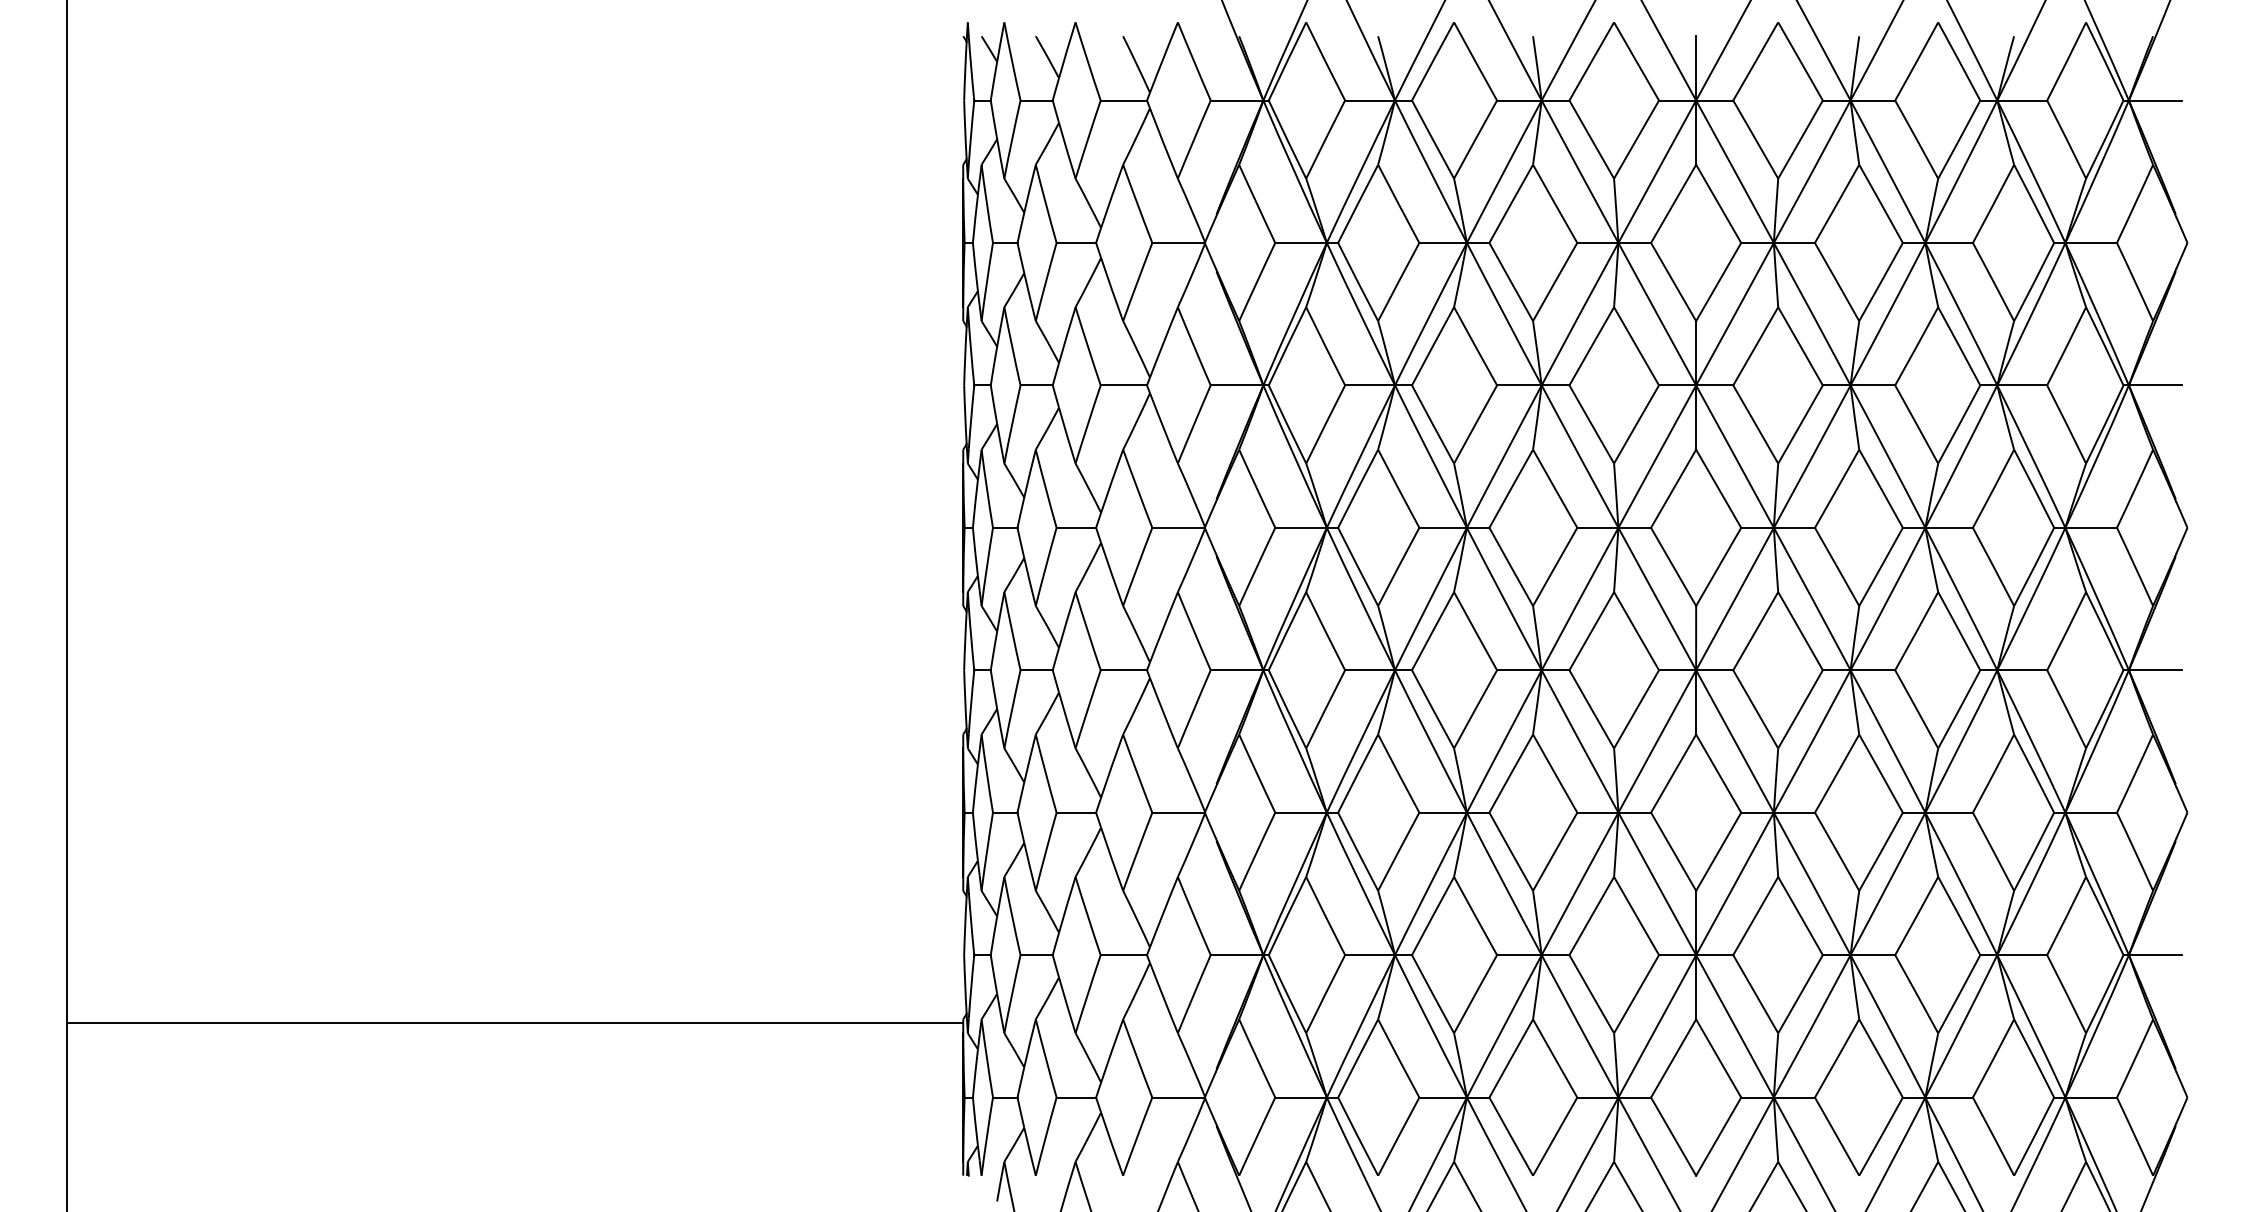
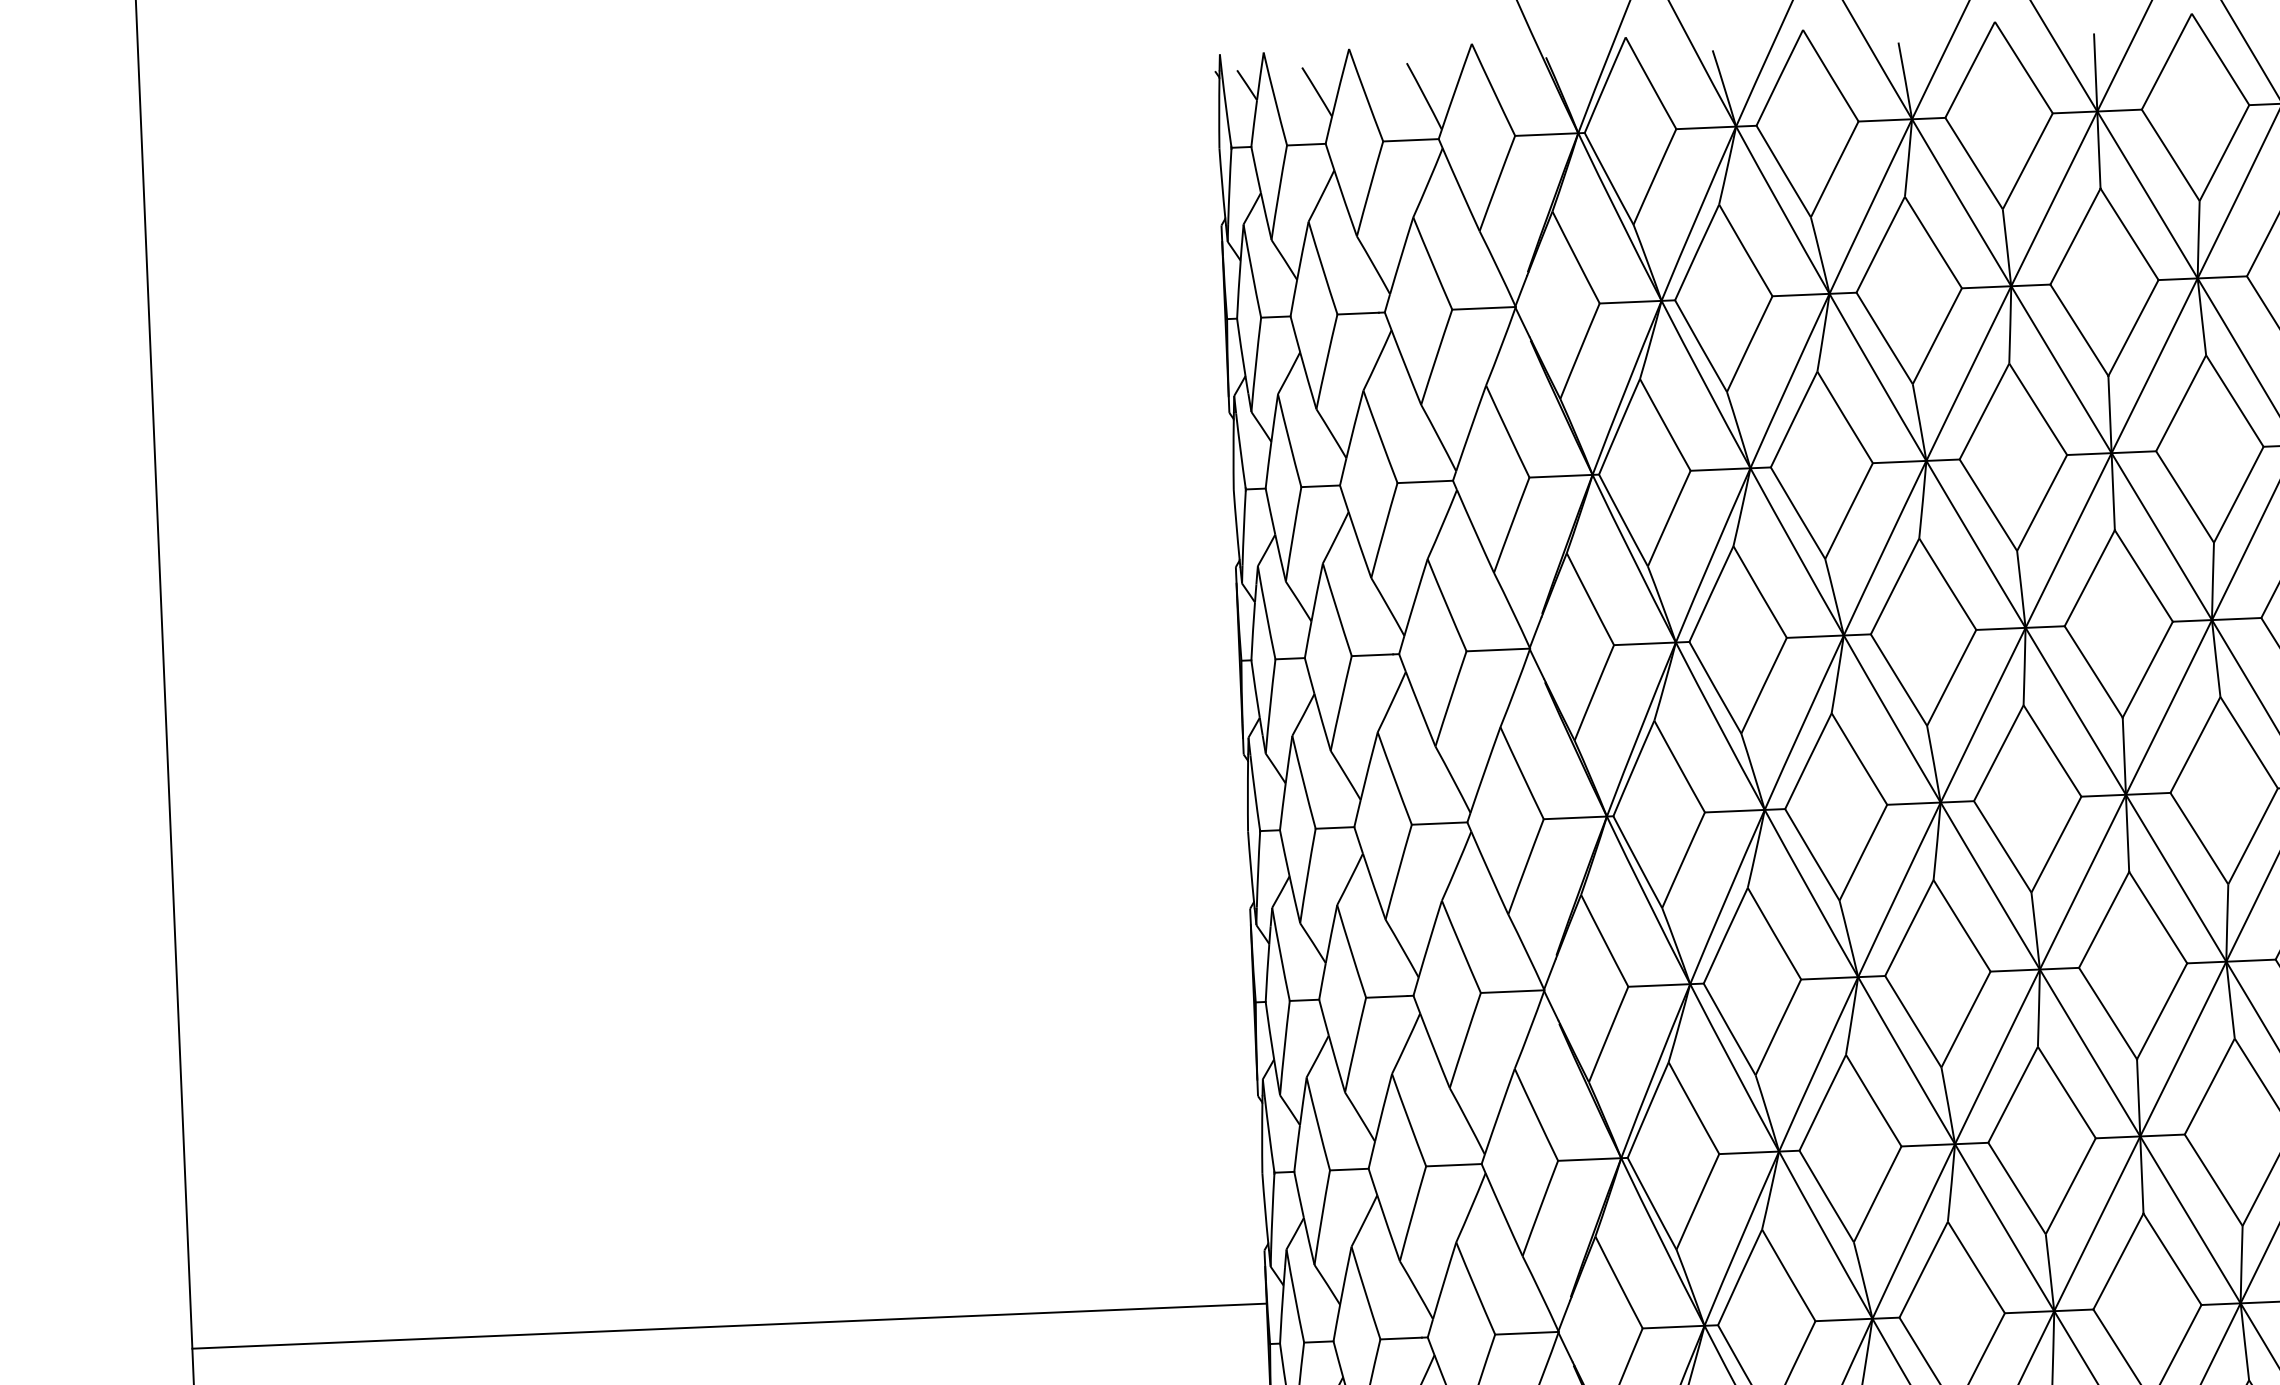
line: (515, 1022) -> (729, 1325), moved

